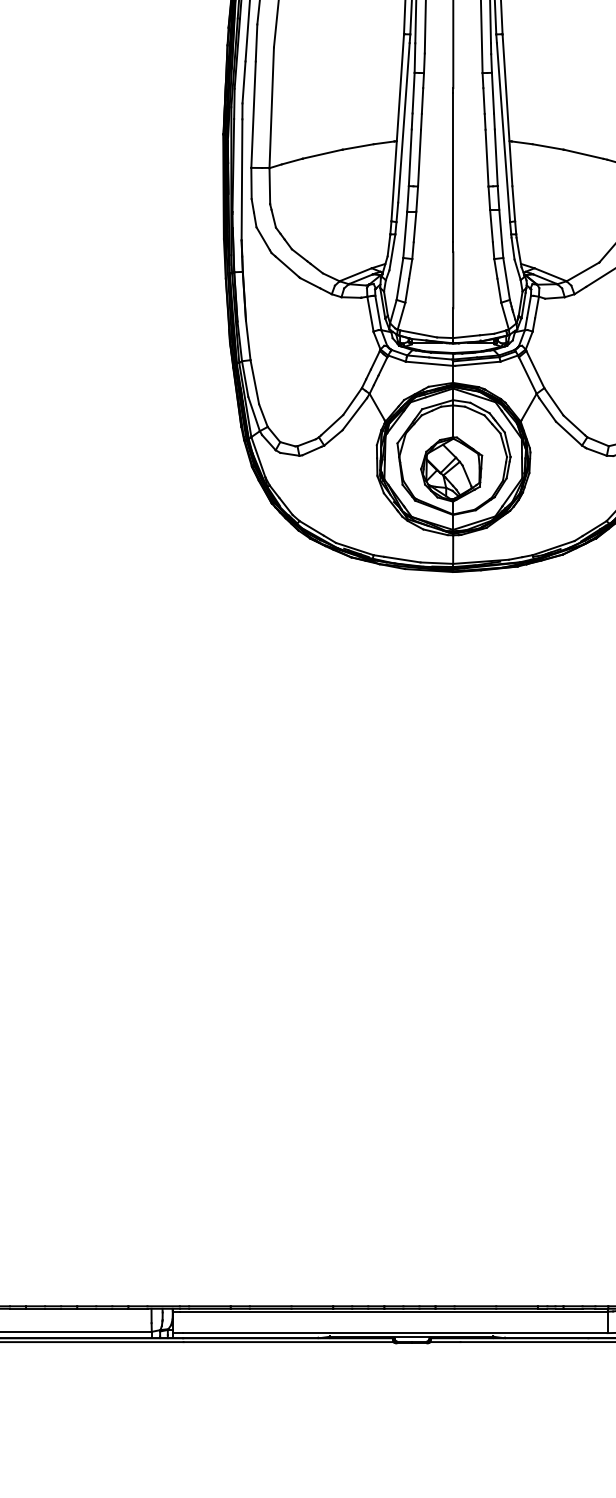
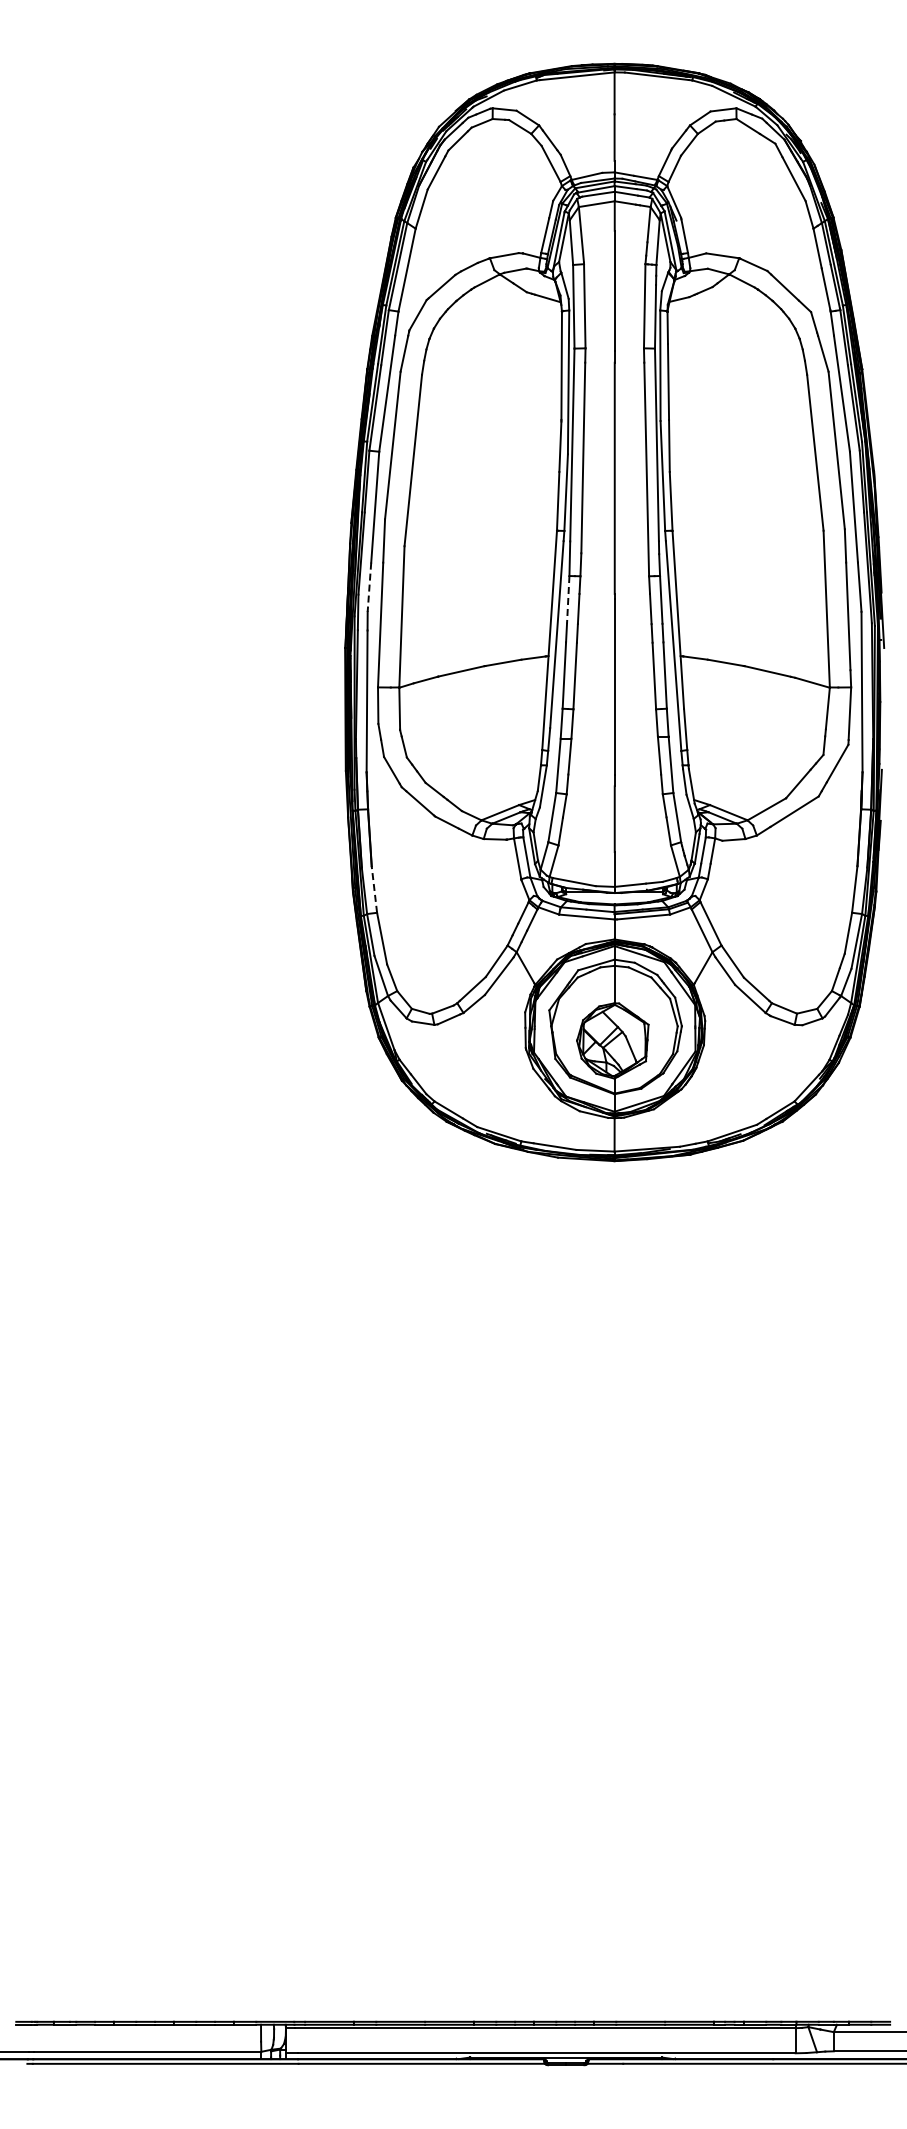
line: (244, 82) -> (369, 587), solid -> dashed
line: (413, 92) -> (568, 599), solid -> dashed
line: (248, 340) -> (374, 889), solid -> dashed

